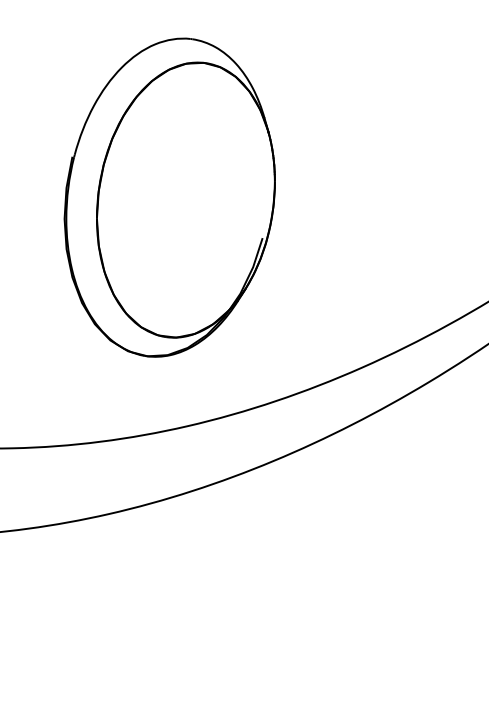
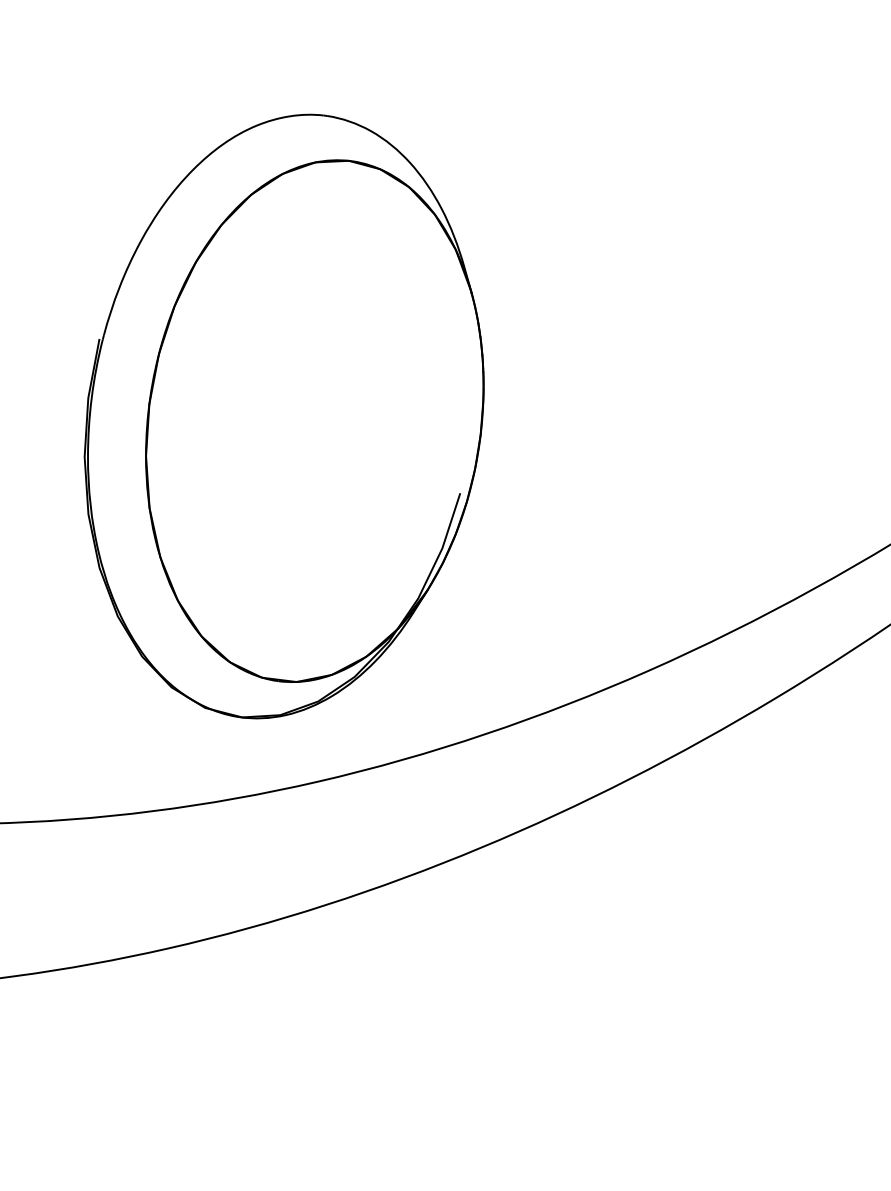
part: (169, 197) -> (283, 416), moved

